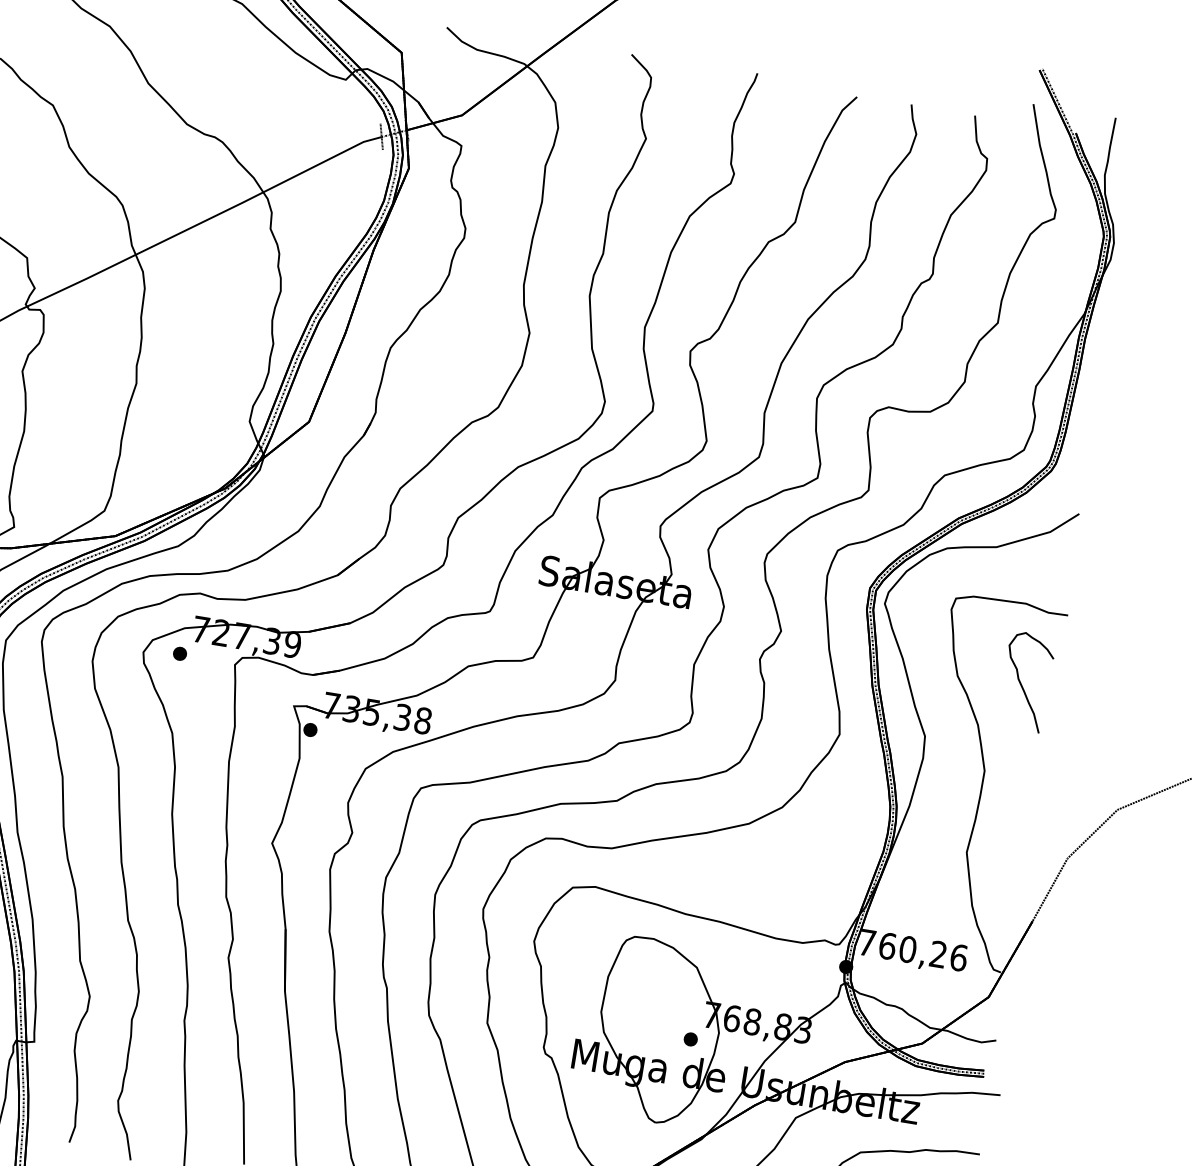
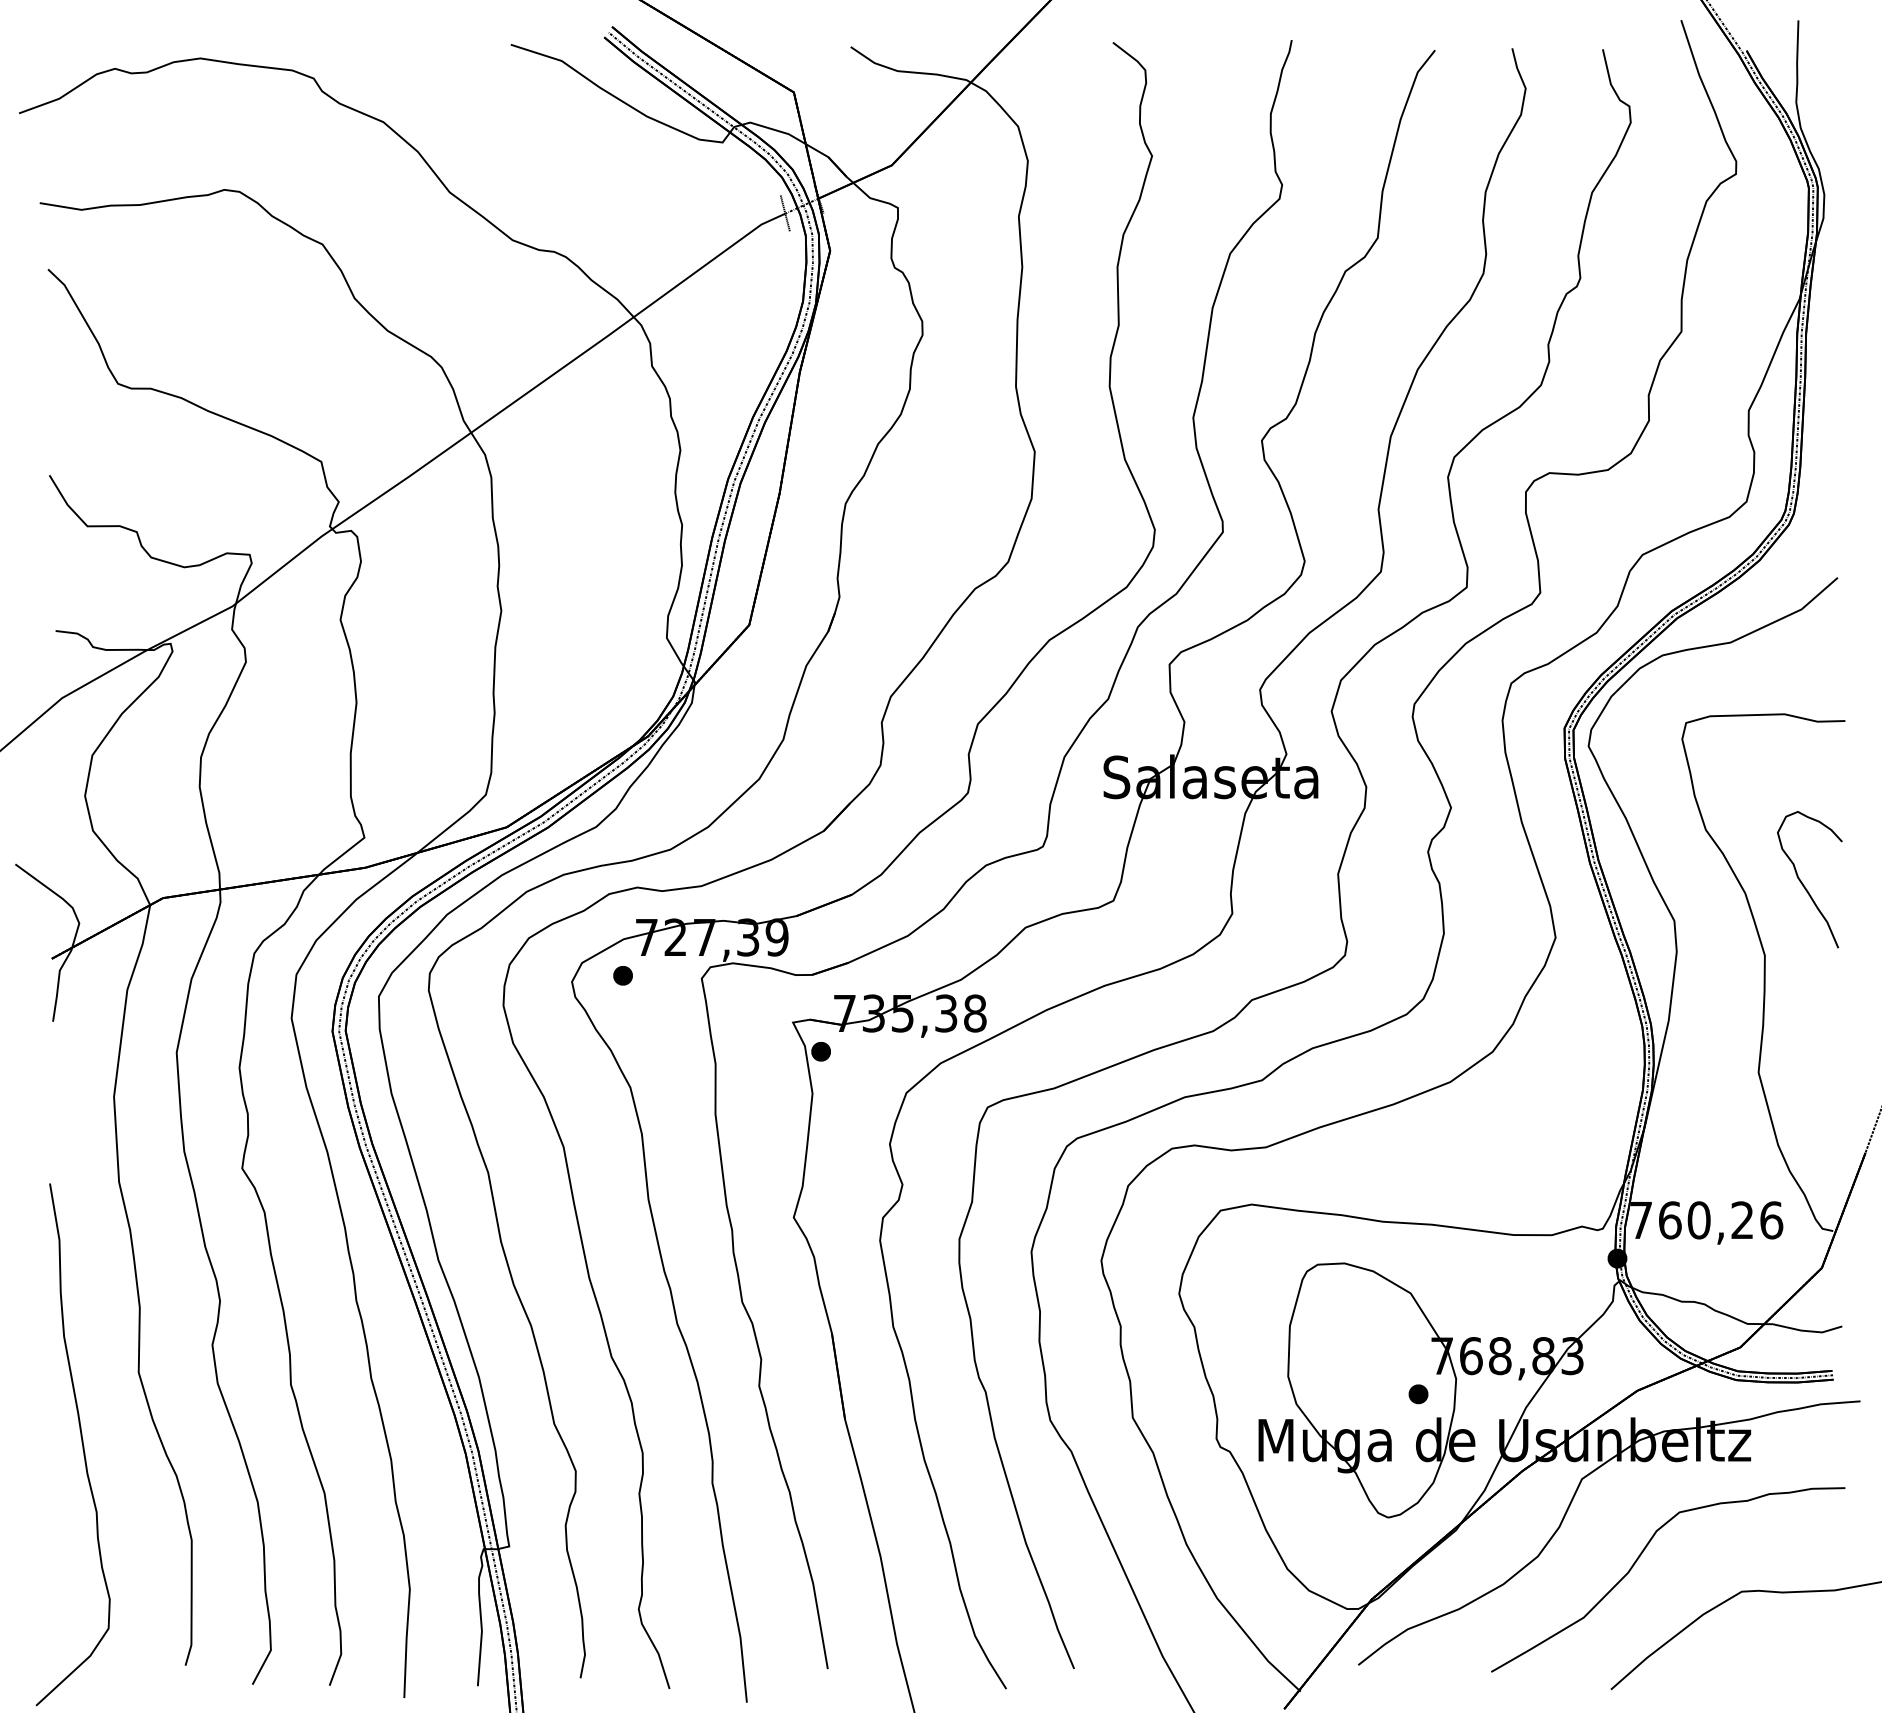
part: (1021, 683) -> (1803, 883), moved

